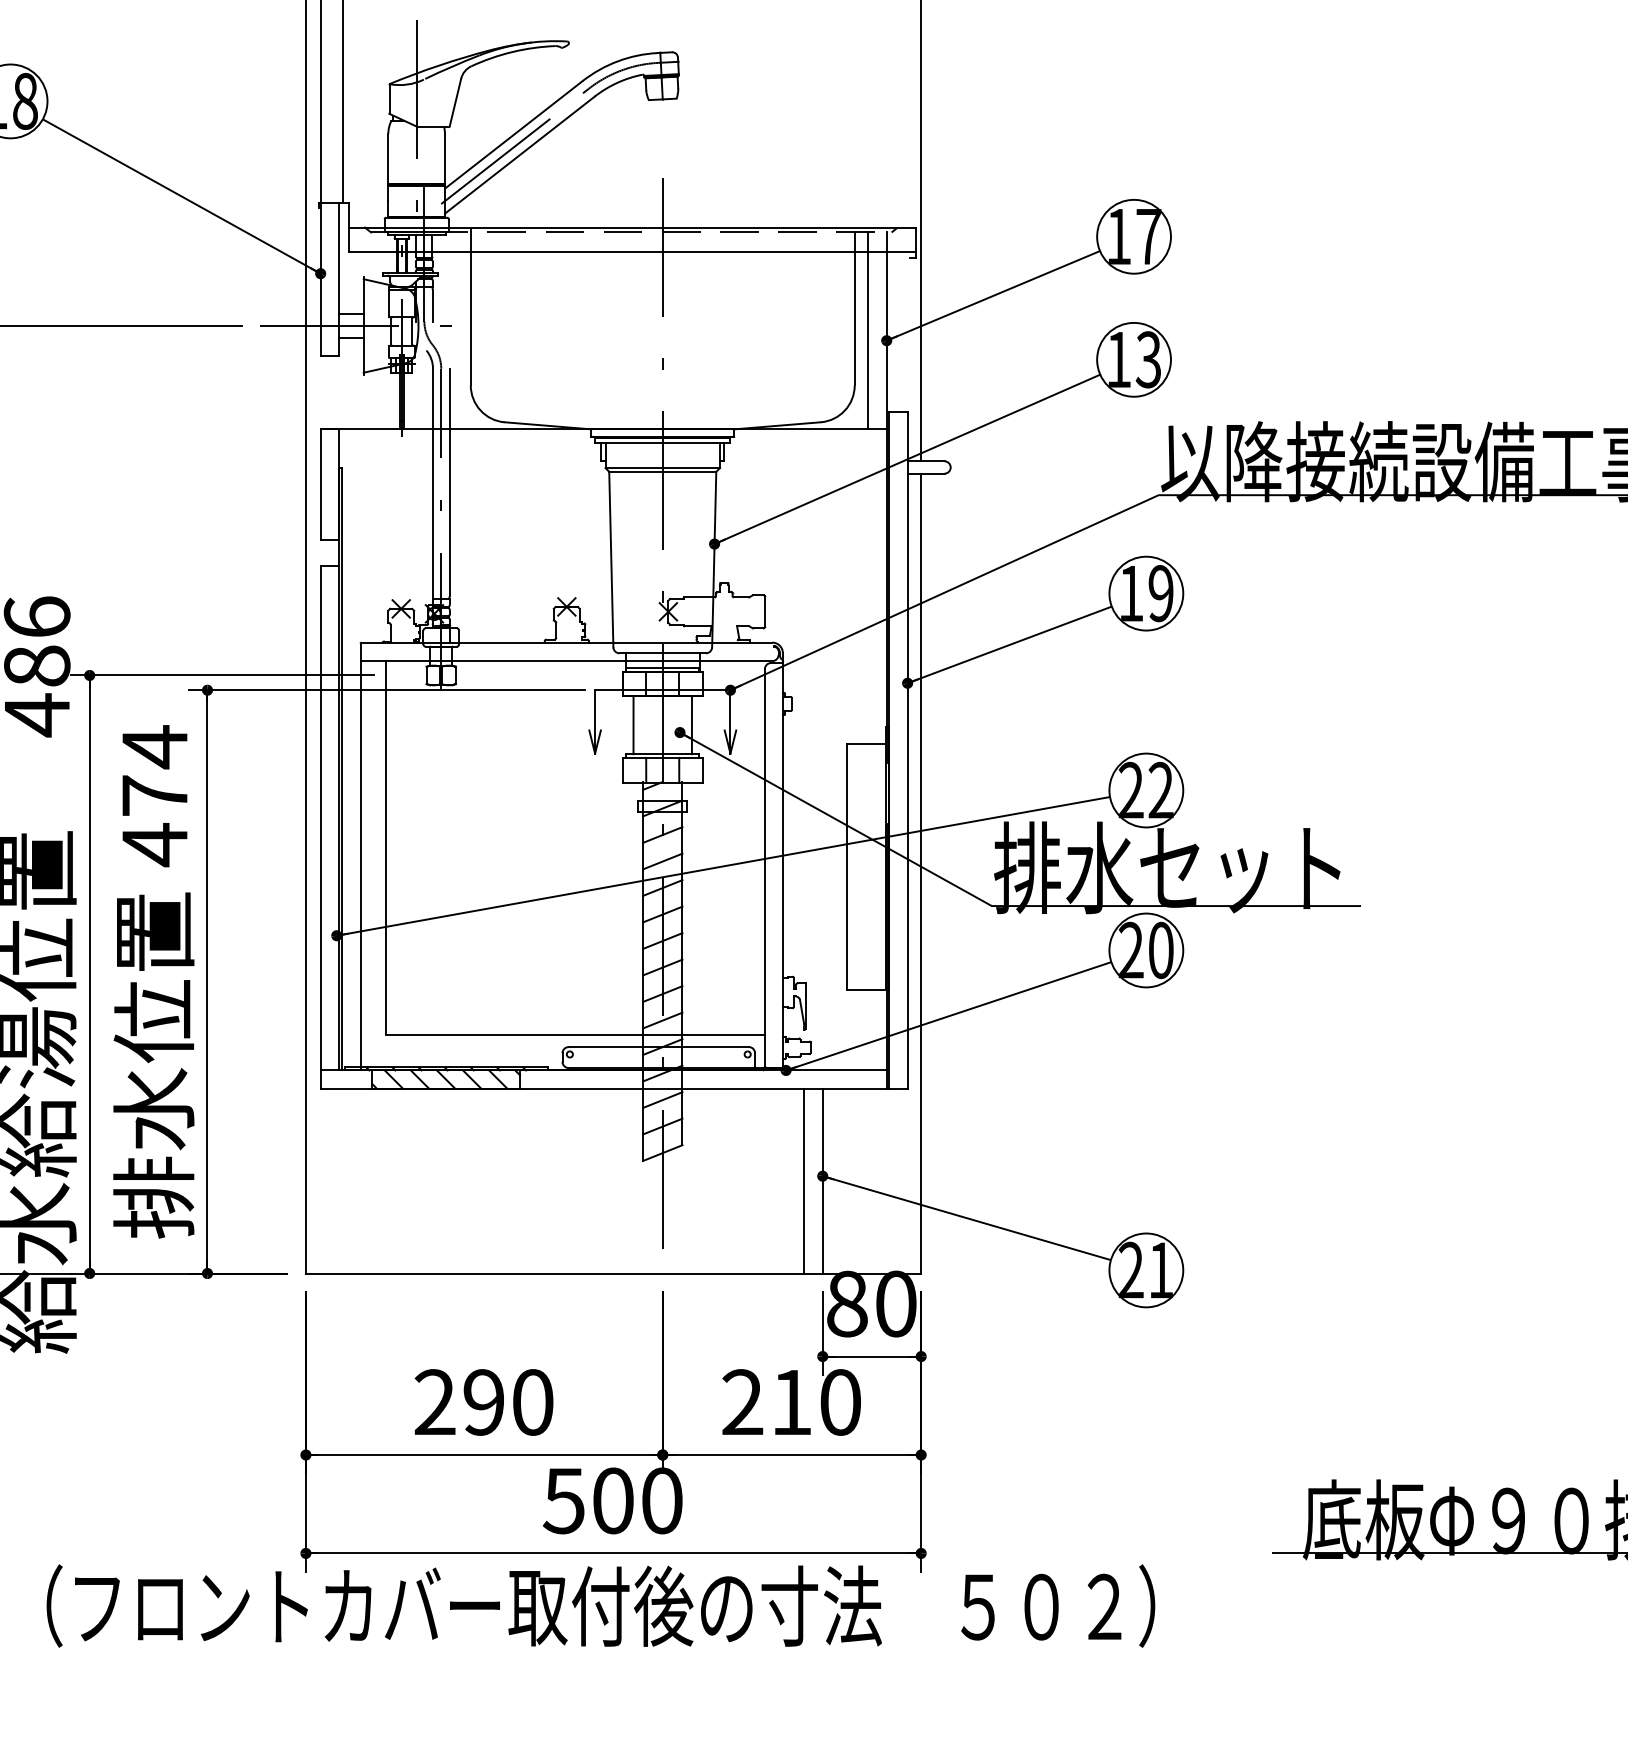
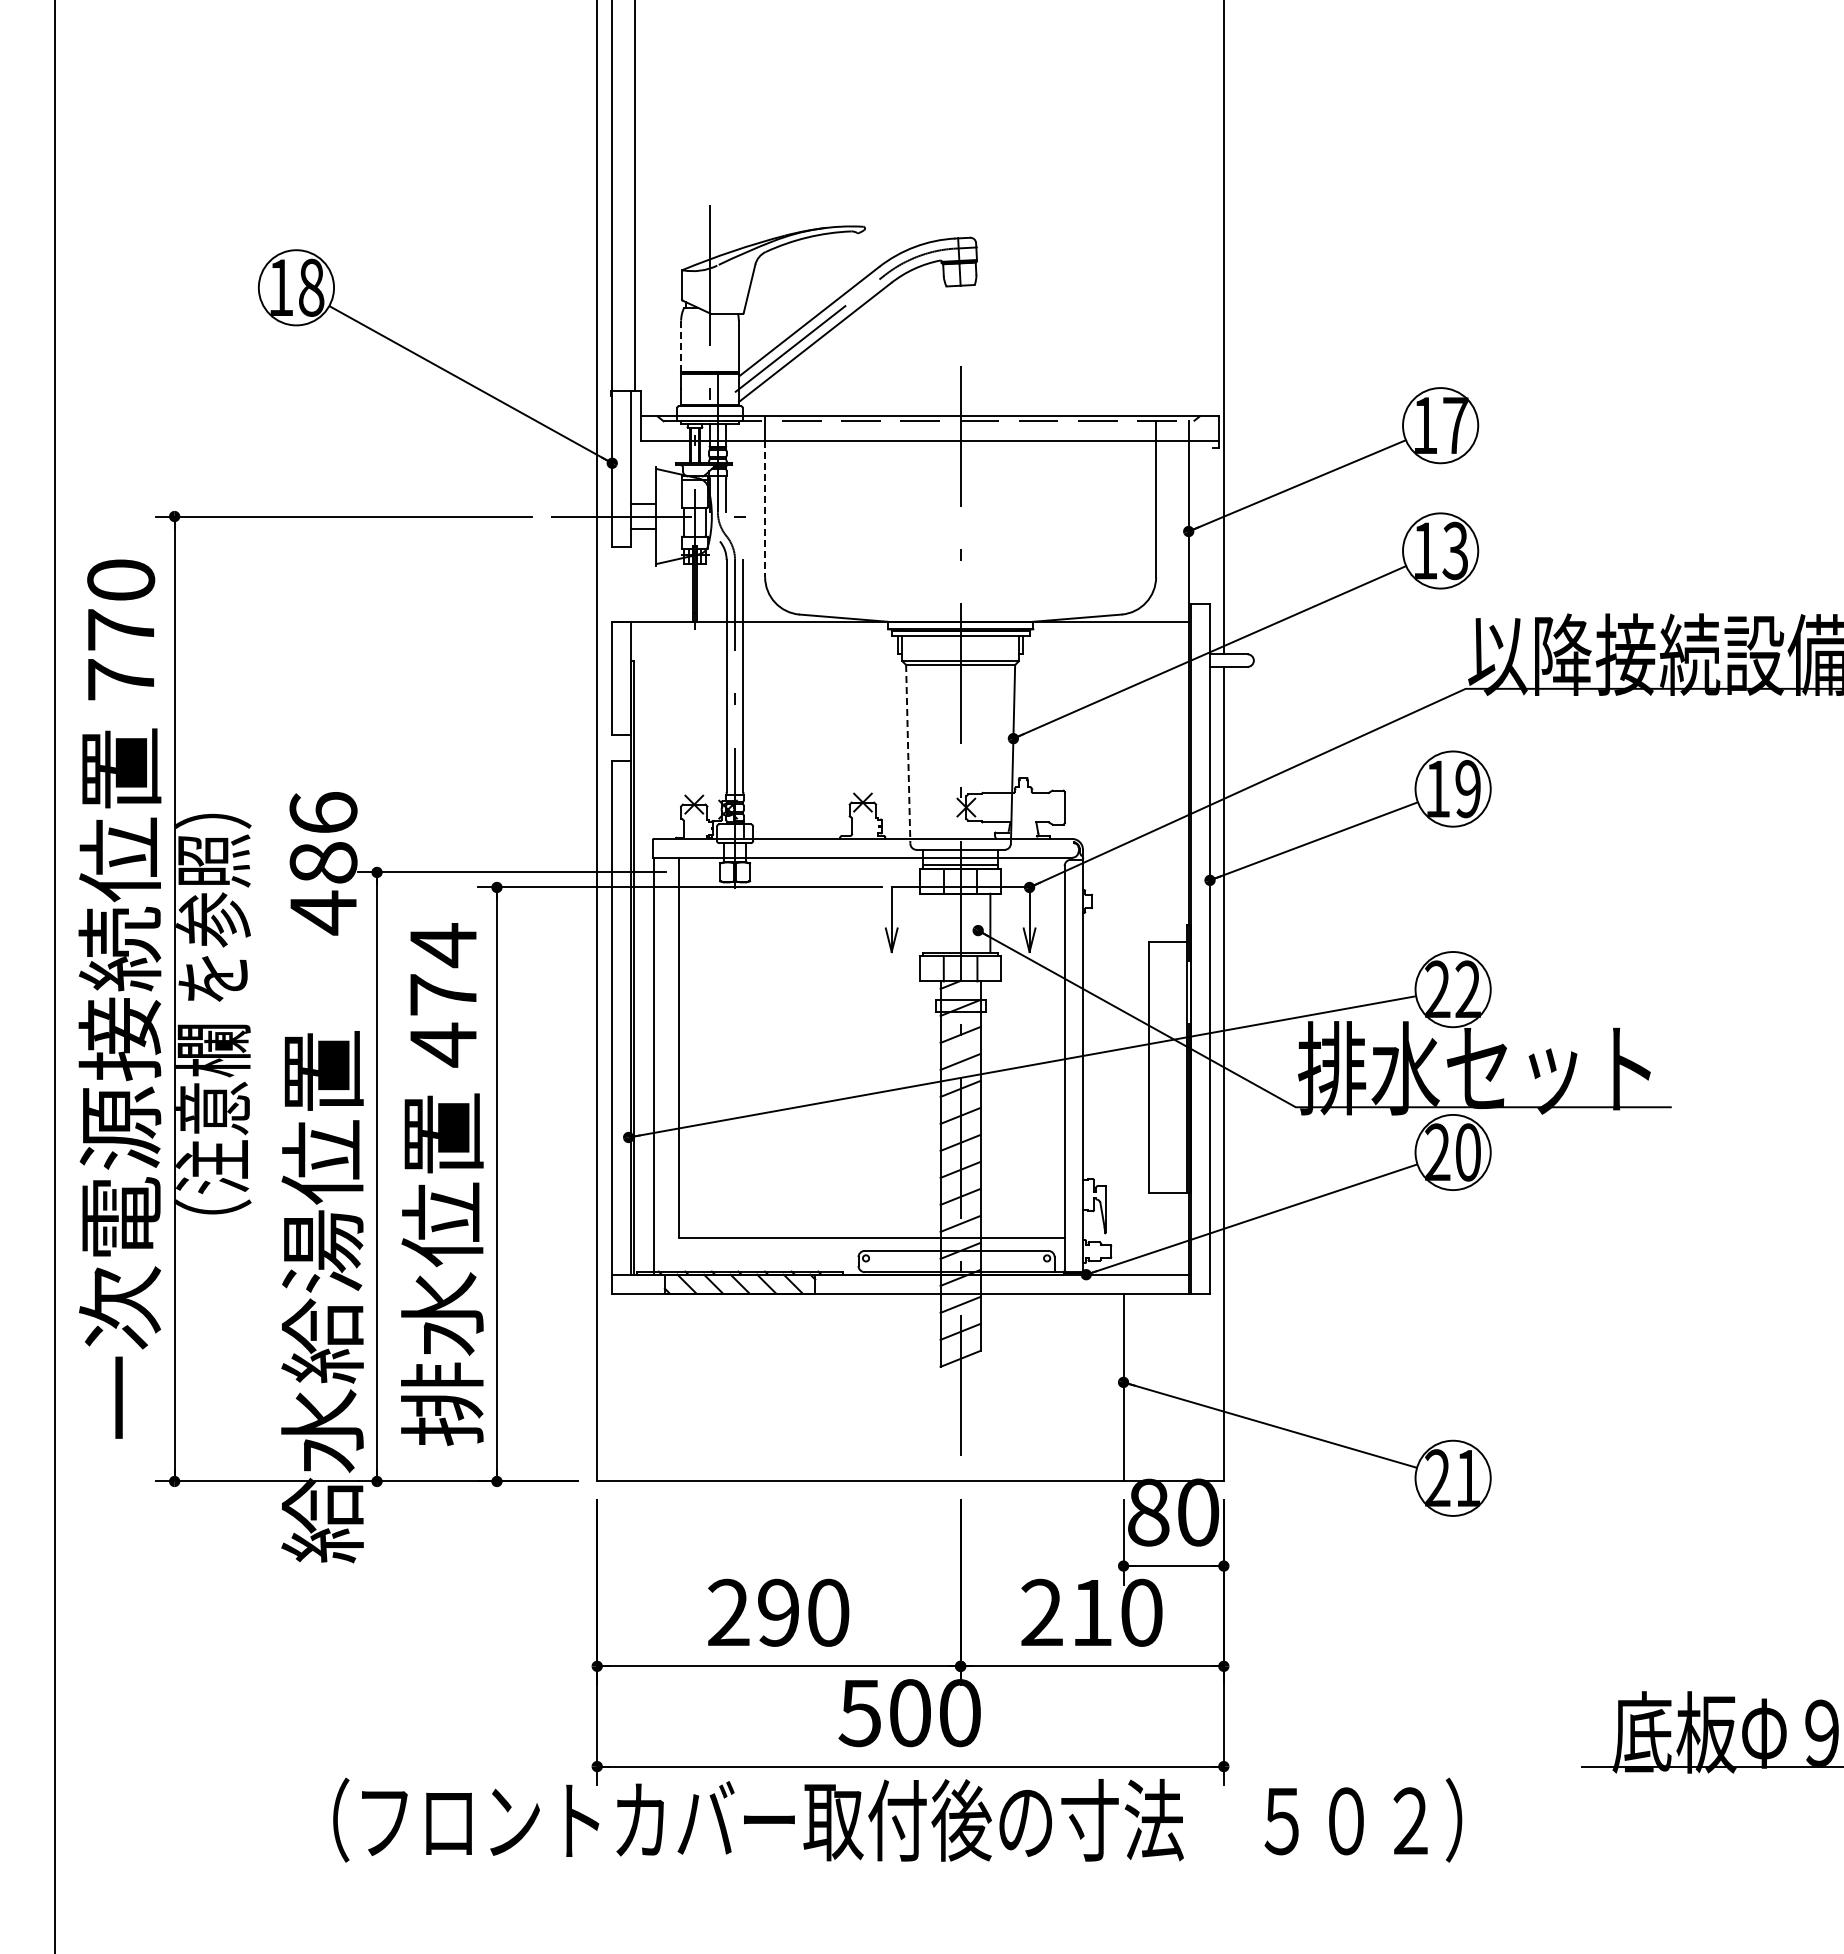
line: (388, 158) -> (681, 345), solid -> dashed
line: (471, 319) -> (765, 509), solid -> dashed
line: (867, 330) -> (1169, 521), removed
line: (611, 559) -> (908, 754), solid -> dashed
line: (633, 724) -> (930, 922), removed
line: (804, 1181) -> (1104, 1387), removed

